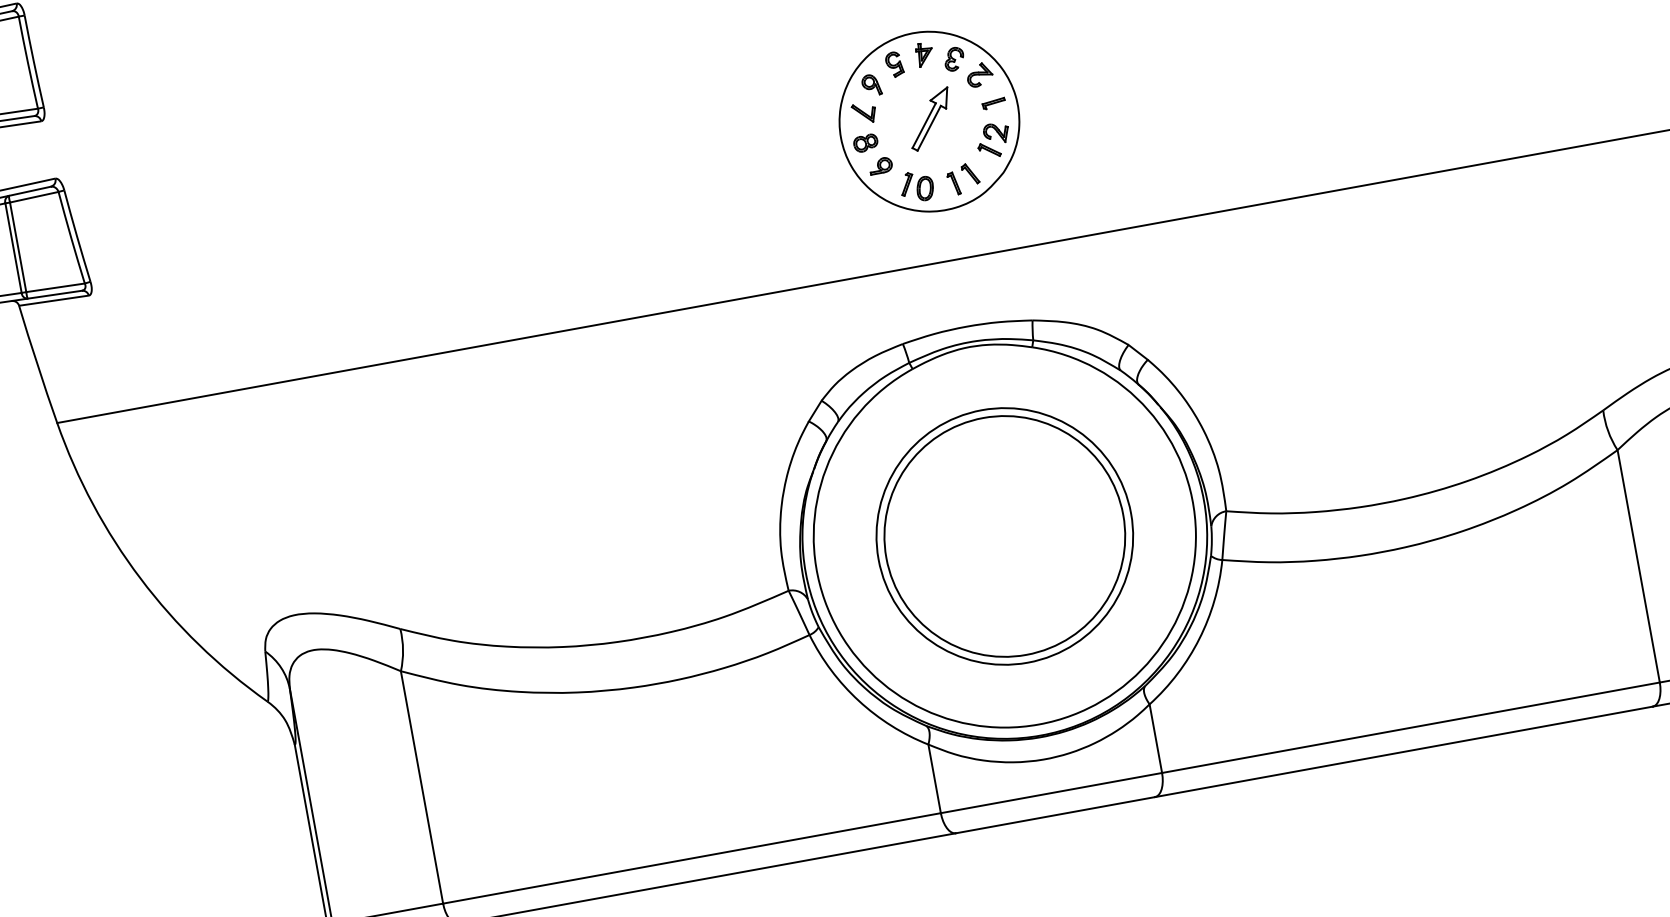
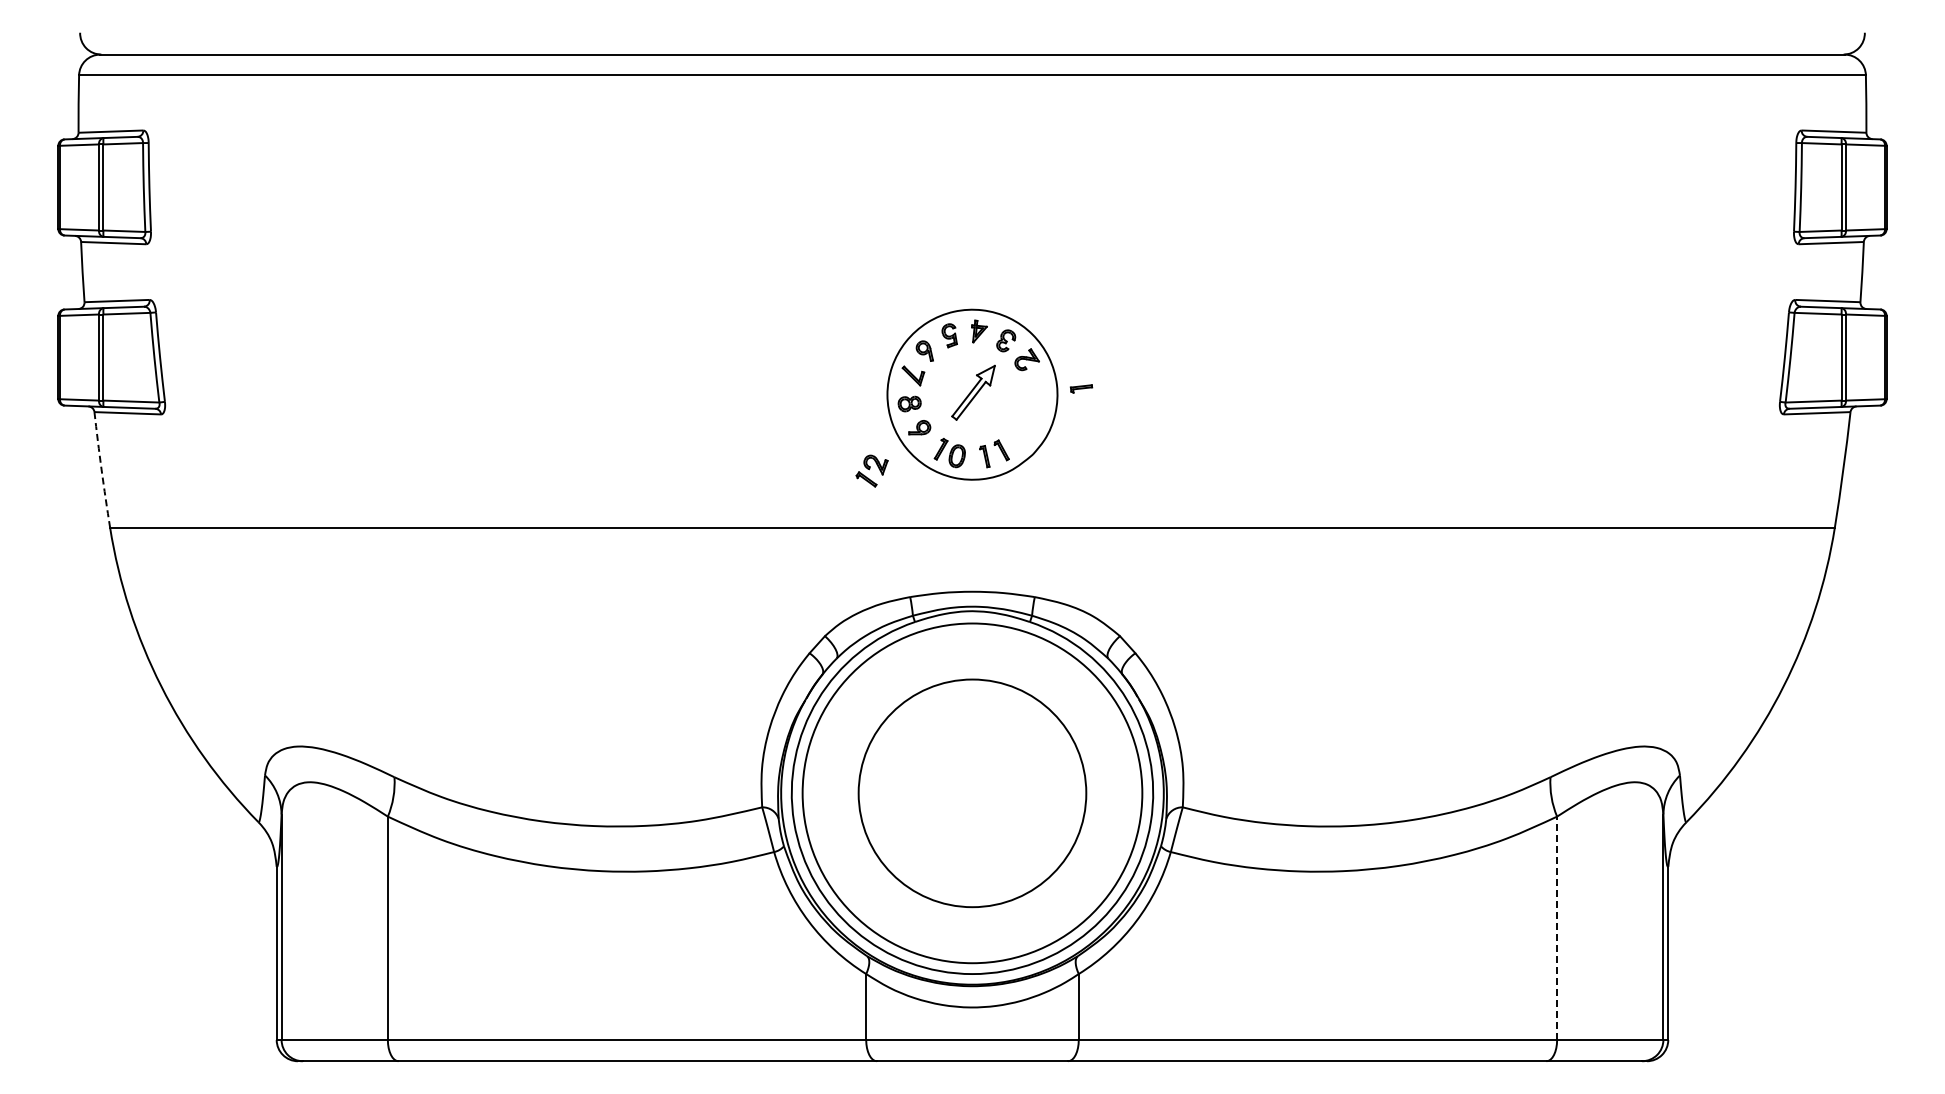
part: (993, 103) -> (1081, 388), moved
part: (992, 139) -> (871, 470), moved
arc: (37, 364) -> (101, 469), solid -> dashed
circle: (1004, 536) -> (972, 793), size x1.4
line: (1639, 566) -> (1557, 928), solid -> dashed

